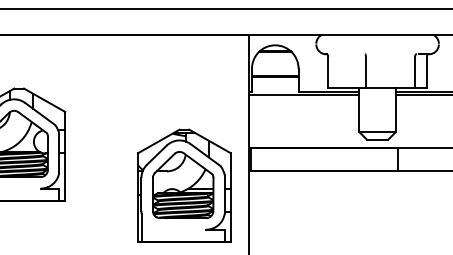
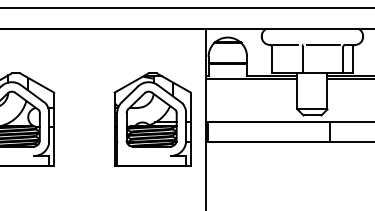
line: (345, 53) -> (285, 44), added
line: (390, 53) -> (323, 44), added
part: (184, 185) -> (152, 119), moved

